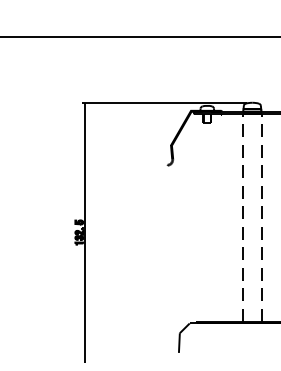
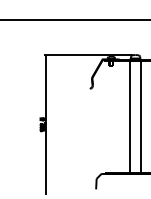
line: (242, 217) -> (130, 116), dashed -> solid
line: (261, 217) -> (140, 116), dashed -> solid

